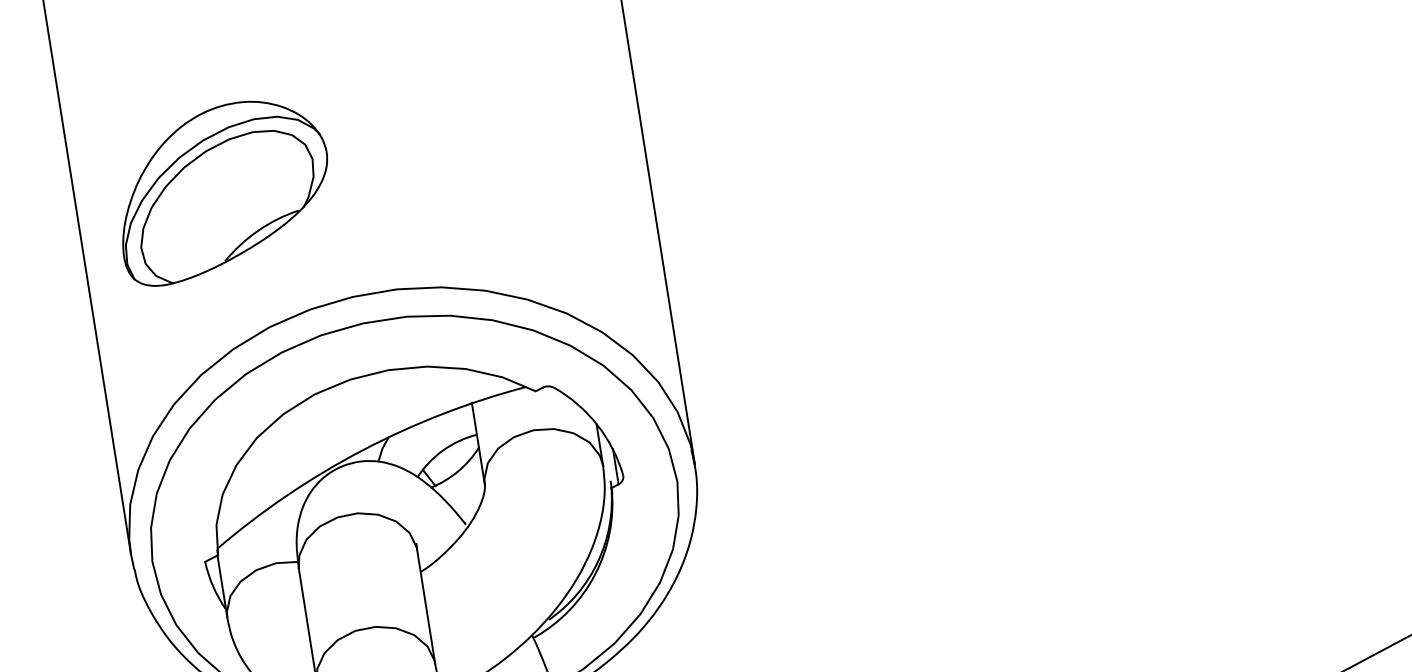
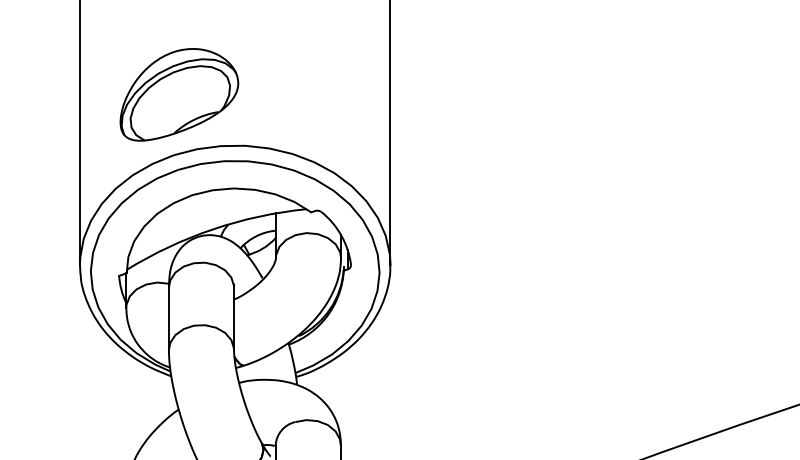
part: (223, 189) -> (179, 94), moved

